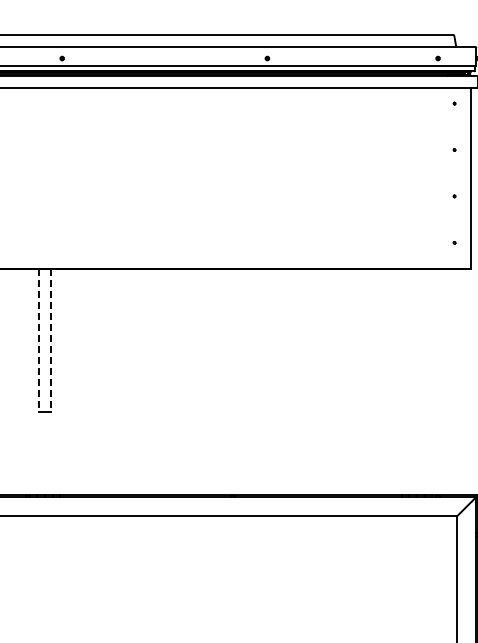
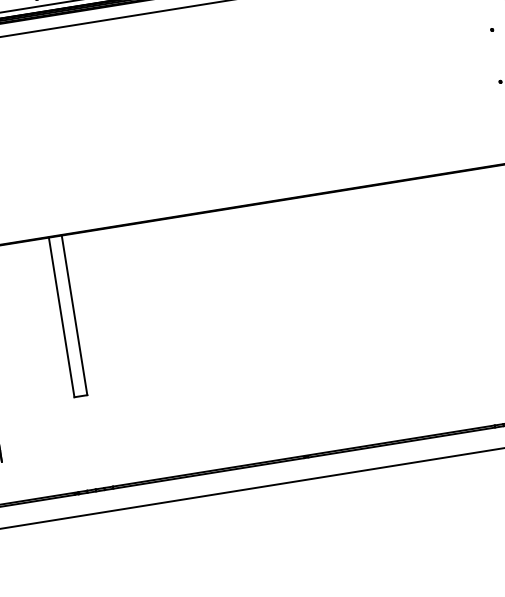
line: (39, 340) -> (62, 317), dashed -> solid
line: (50, 340) -> (74, 315), dashed -> solid

